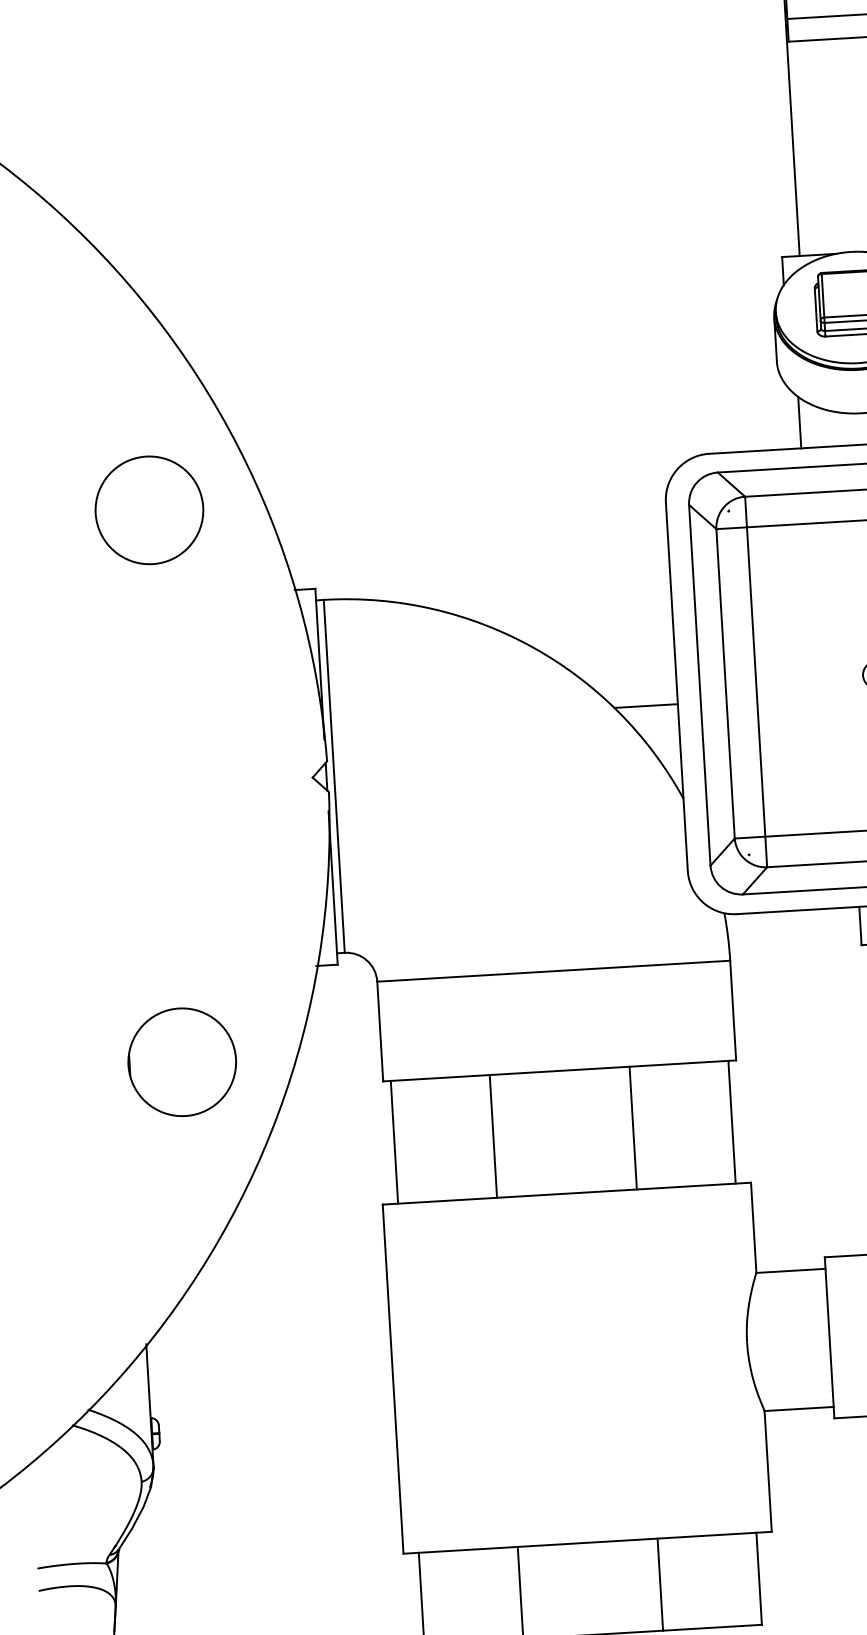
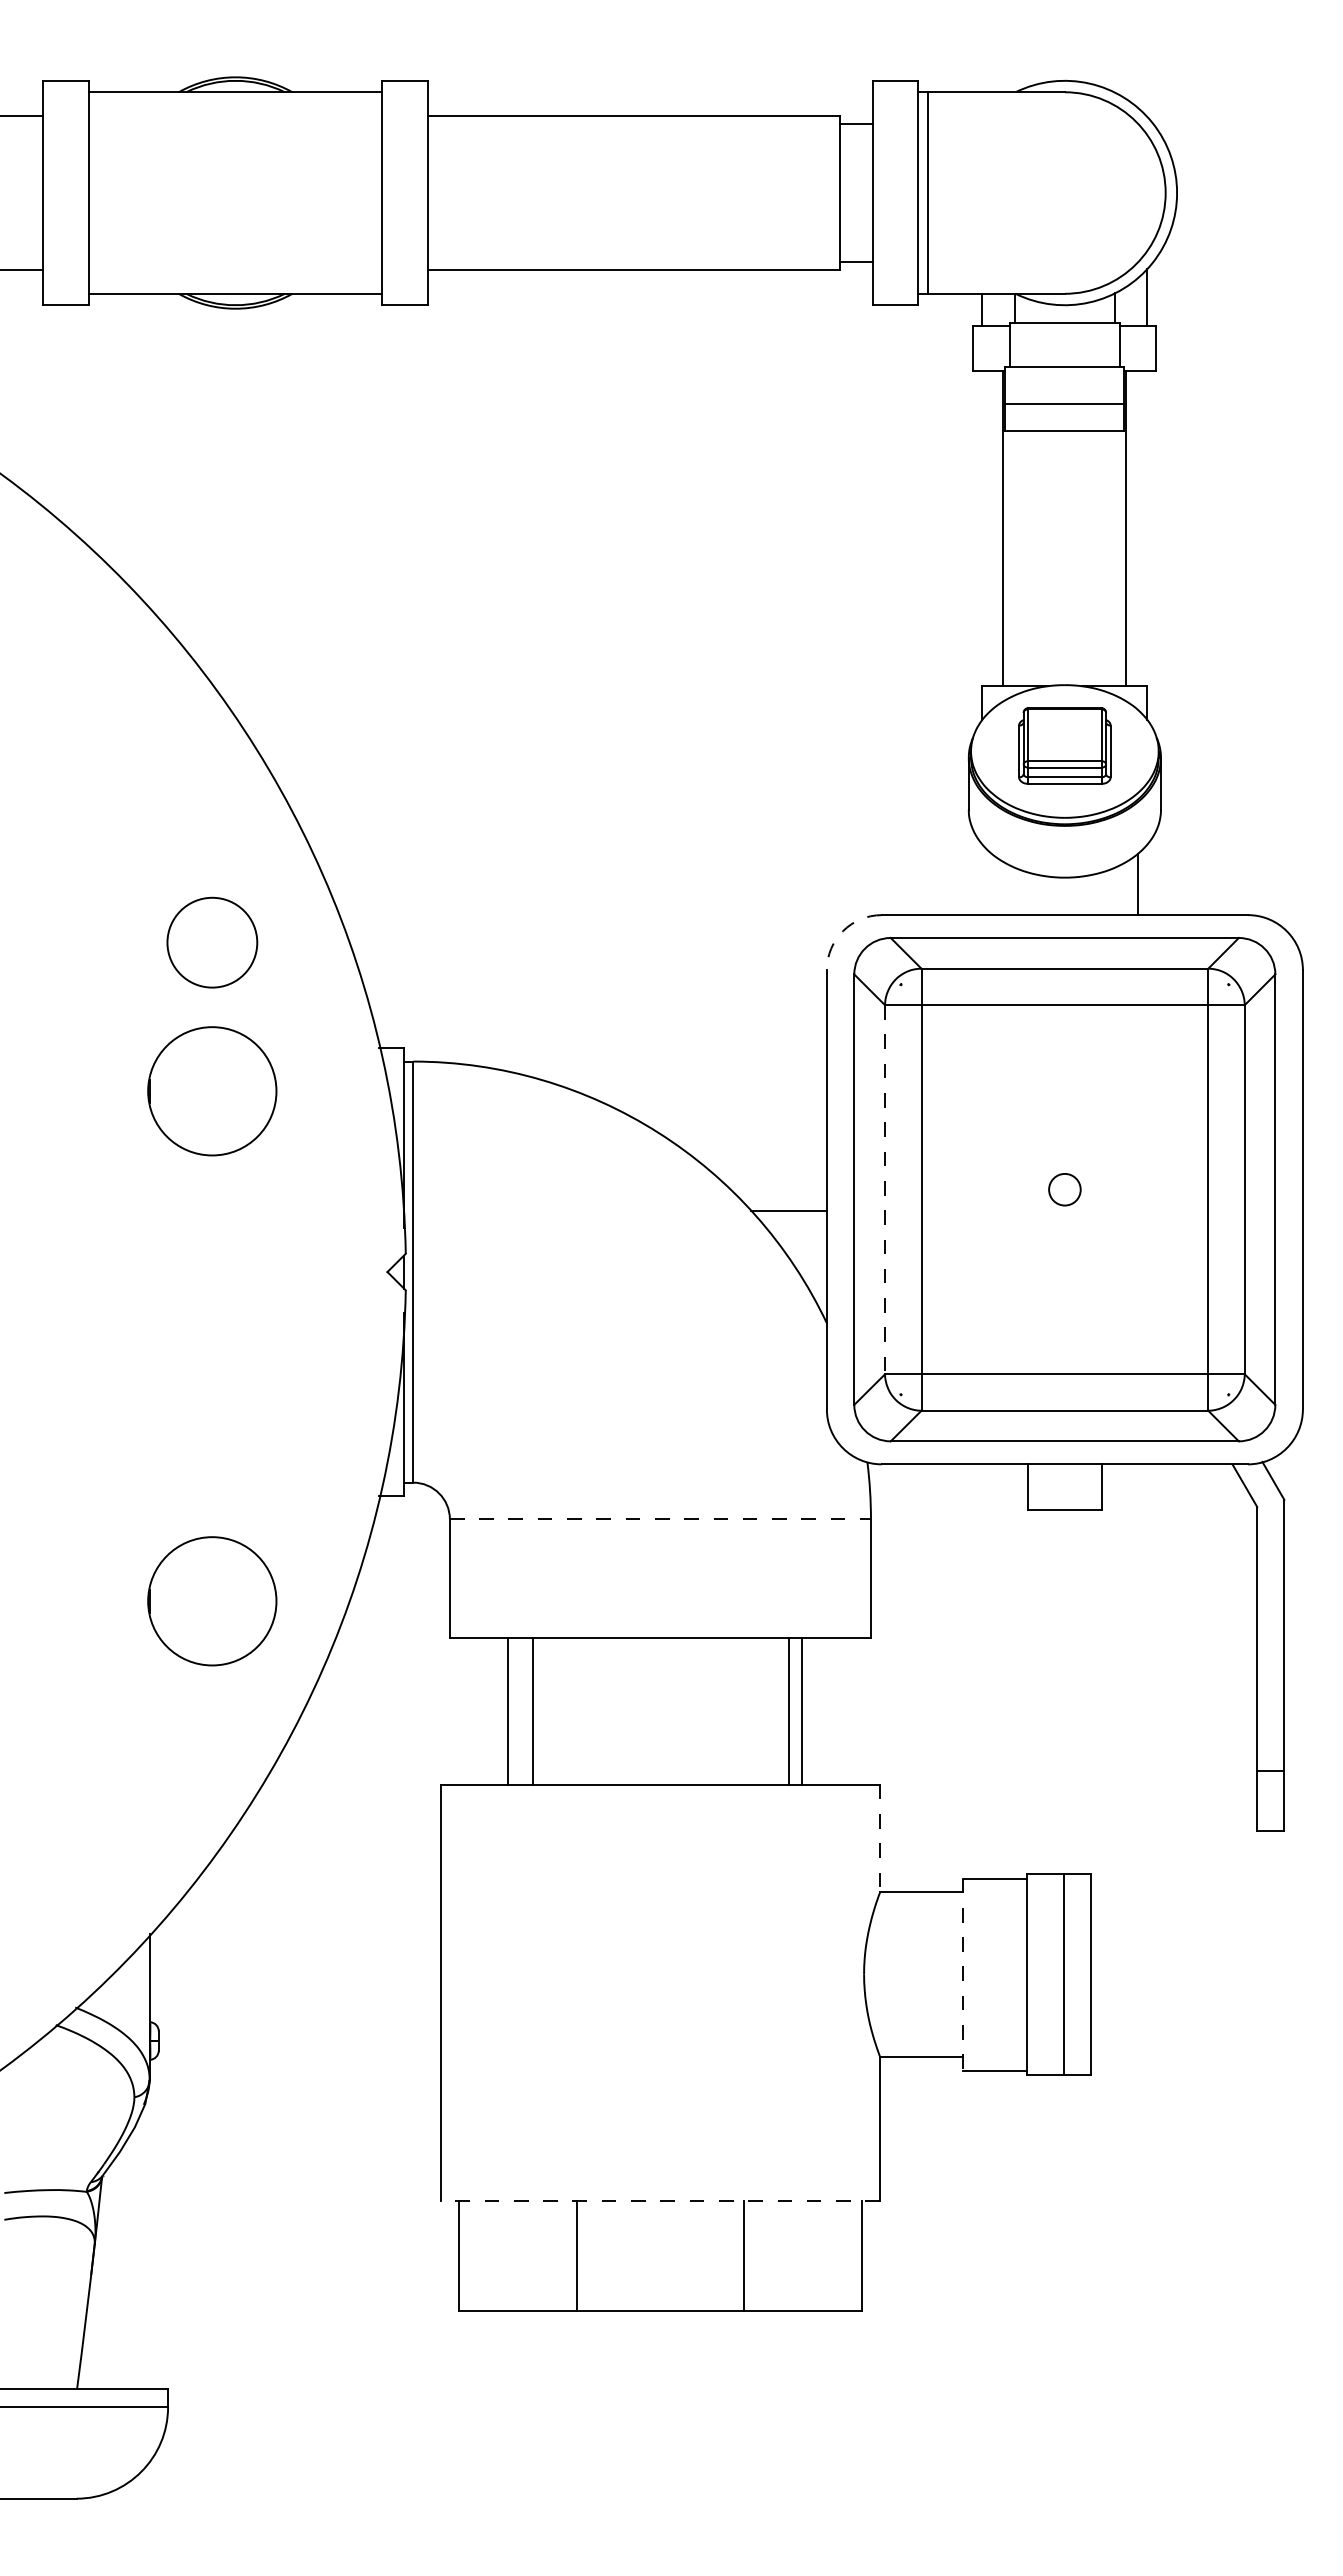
line: (799, 422) -> (991, 884), removed
arc: (677, 469) -> (842, 931), solid -> dashed
circle: (149, 510) -> (212, 942), size x0.7
circle: (157, 634) -> (212, 1091), added
line: (725, 683) -> (885, 1189), solid -> dashed
line: (553, 971) -> (660, 1519), solid -> dashed
line: (731, 1122) -> (801, 1711), moved
line: (632, 1128) -> (788, 1711), moved
line: (493, 1136) -> (508, 1711), moved
line: (394, 1142) -> (532, 1711), moved
line: (754, 1227) -> (880, 1838), solid -> dashed
line: (829, 1338) -> (962, 1975), solid -> dashed
line: (587, 1542) -> (660, 2201), solid -> dashed

